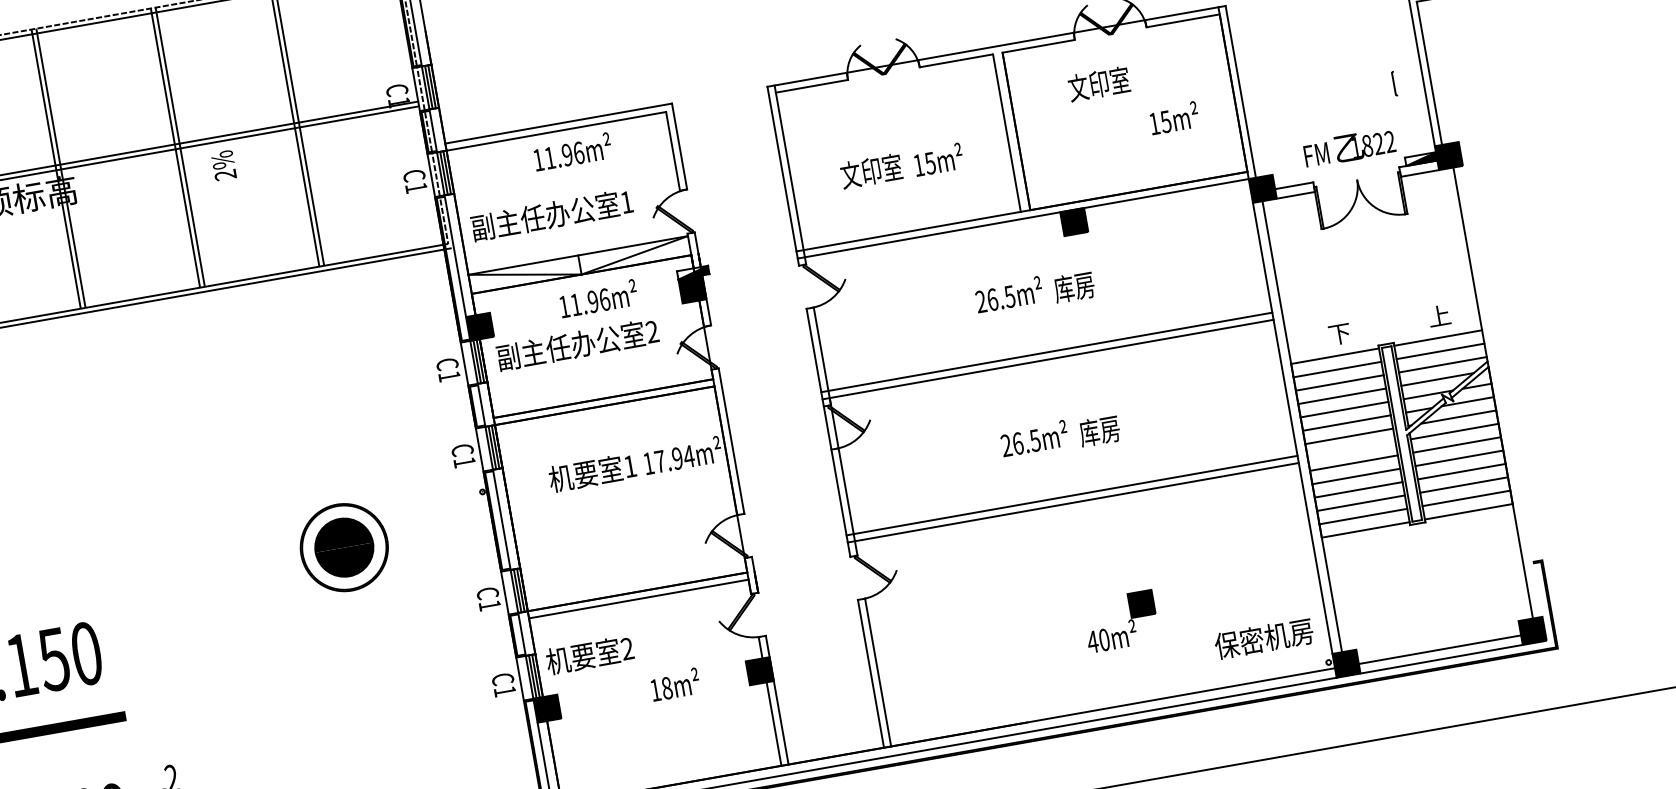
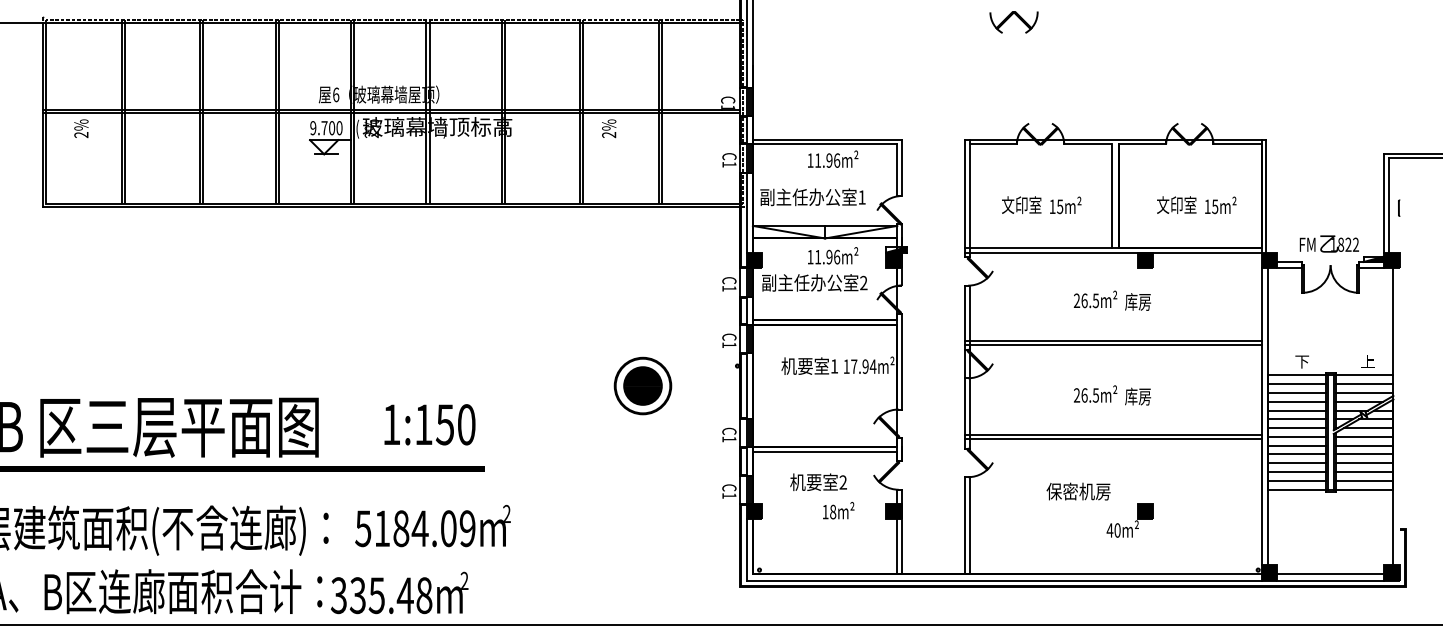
line: (1394, 82) -> (1399, 207), moved
text: (1098, 83) -> (1176, 204), moved
line: (1351, 449) -> (1296, 436), added
text: (1263, 638) -> (1078, 491), moved
text: (589, 654) -> (818, 481), moved

